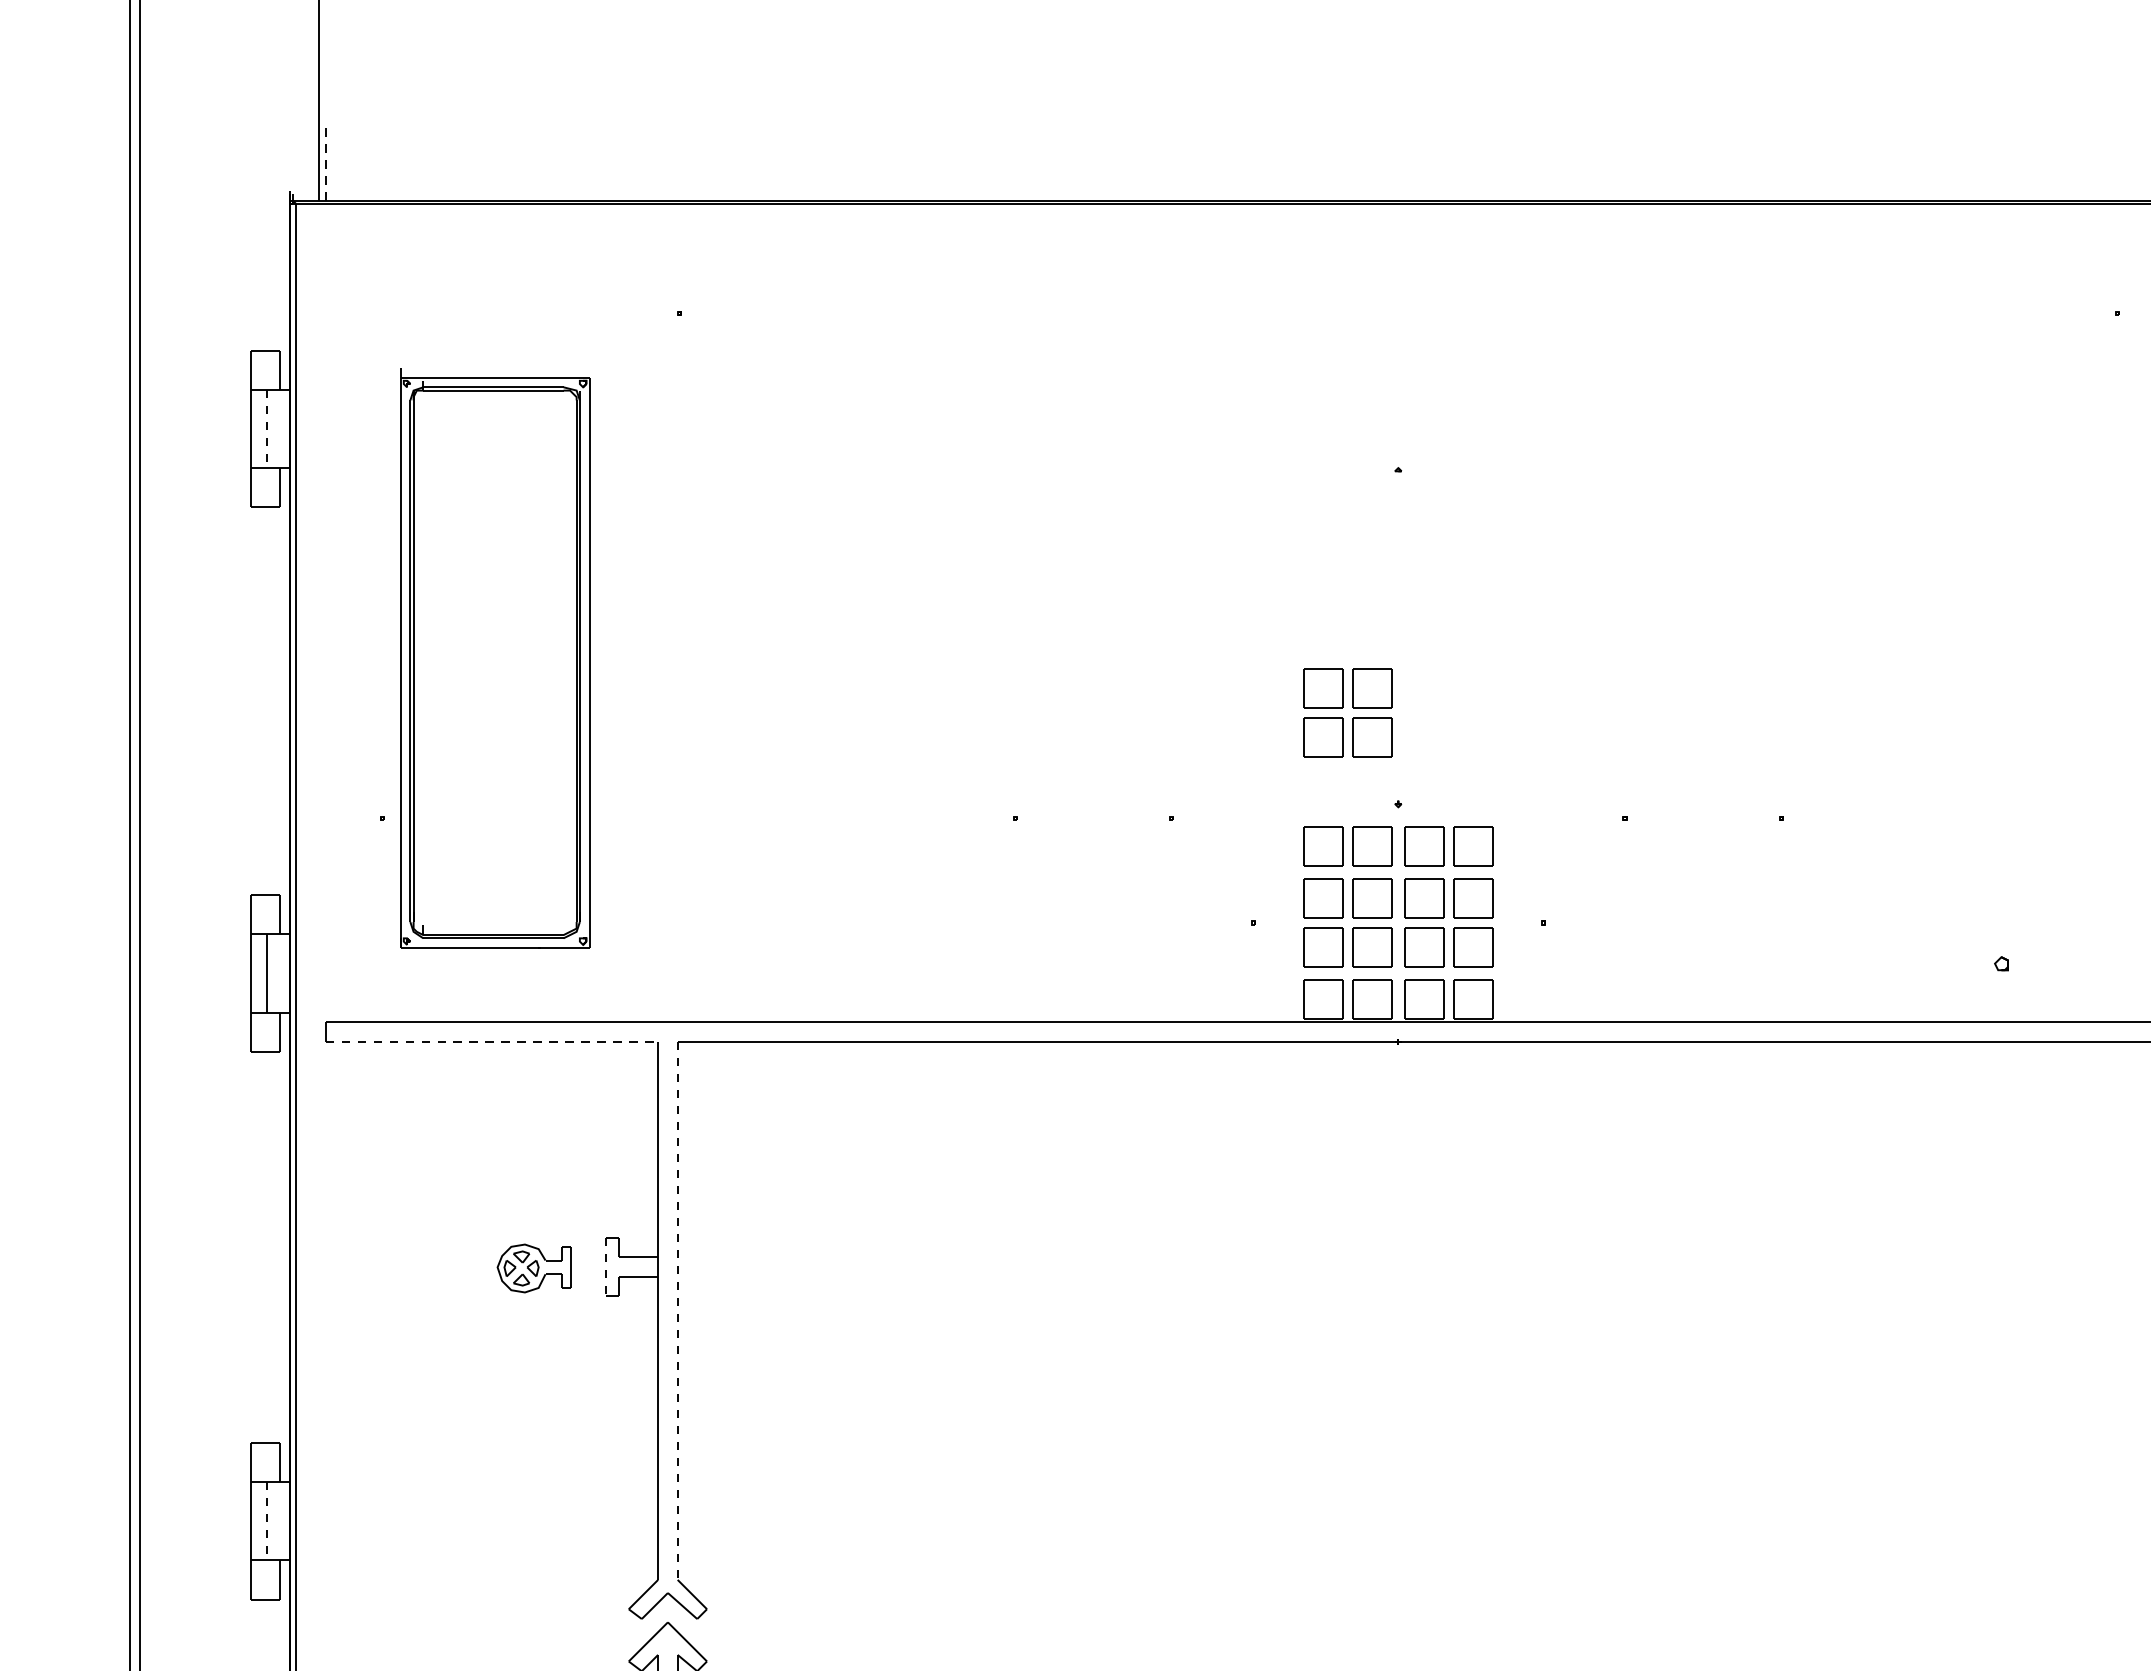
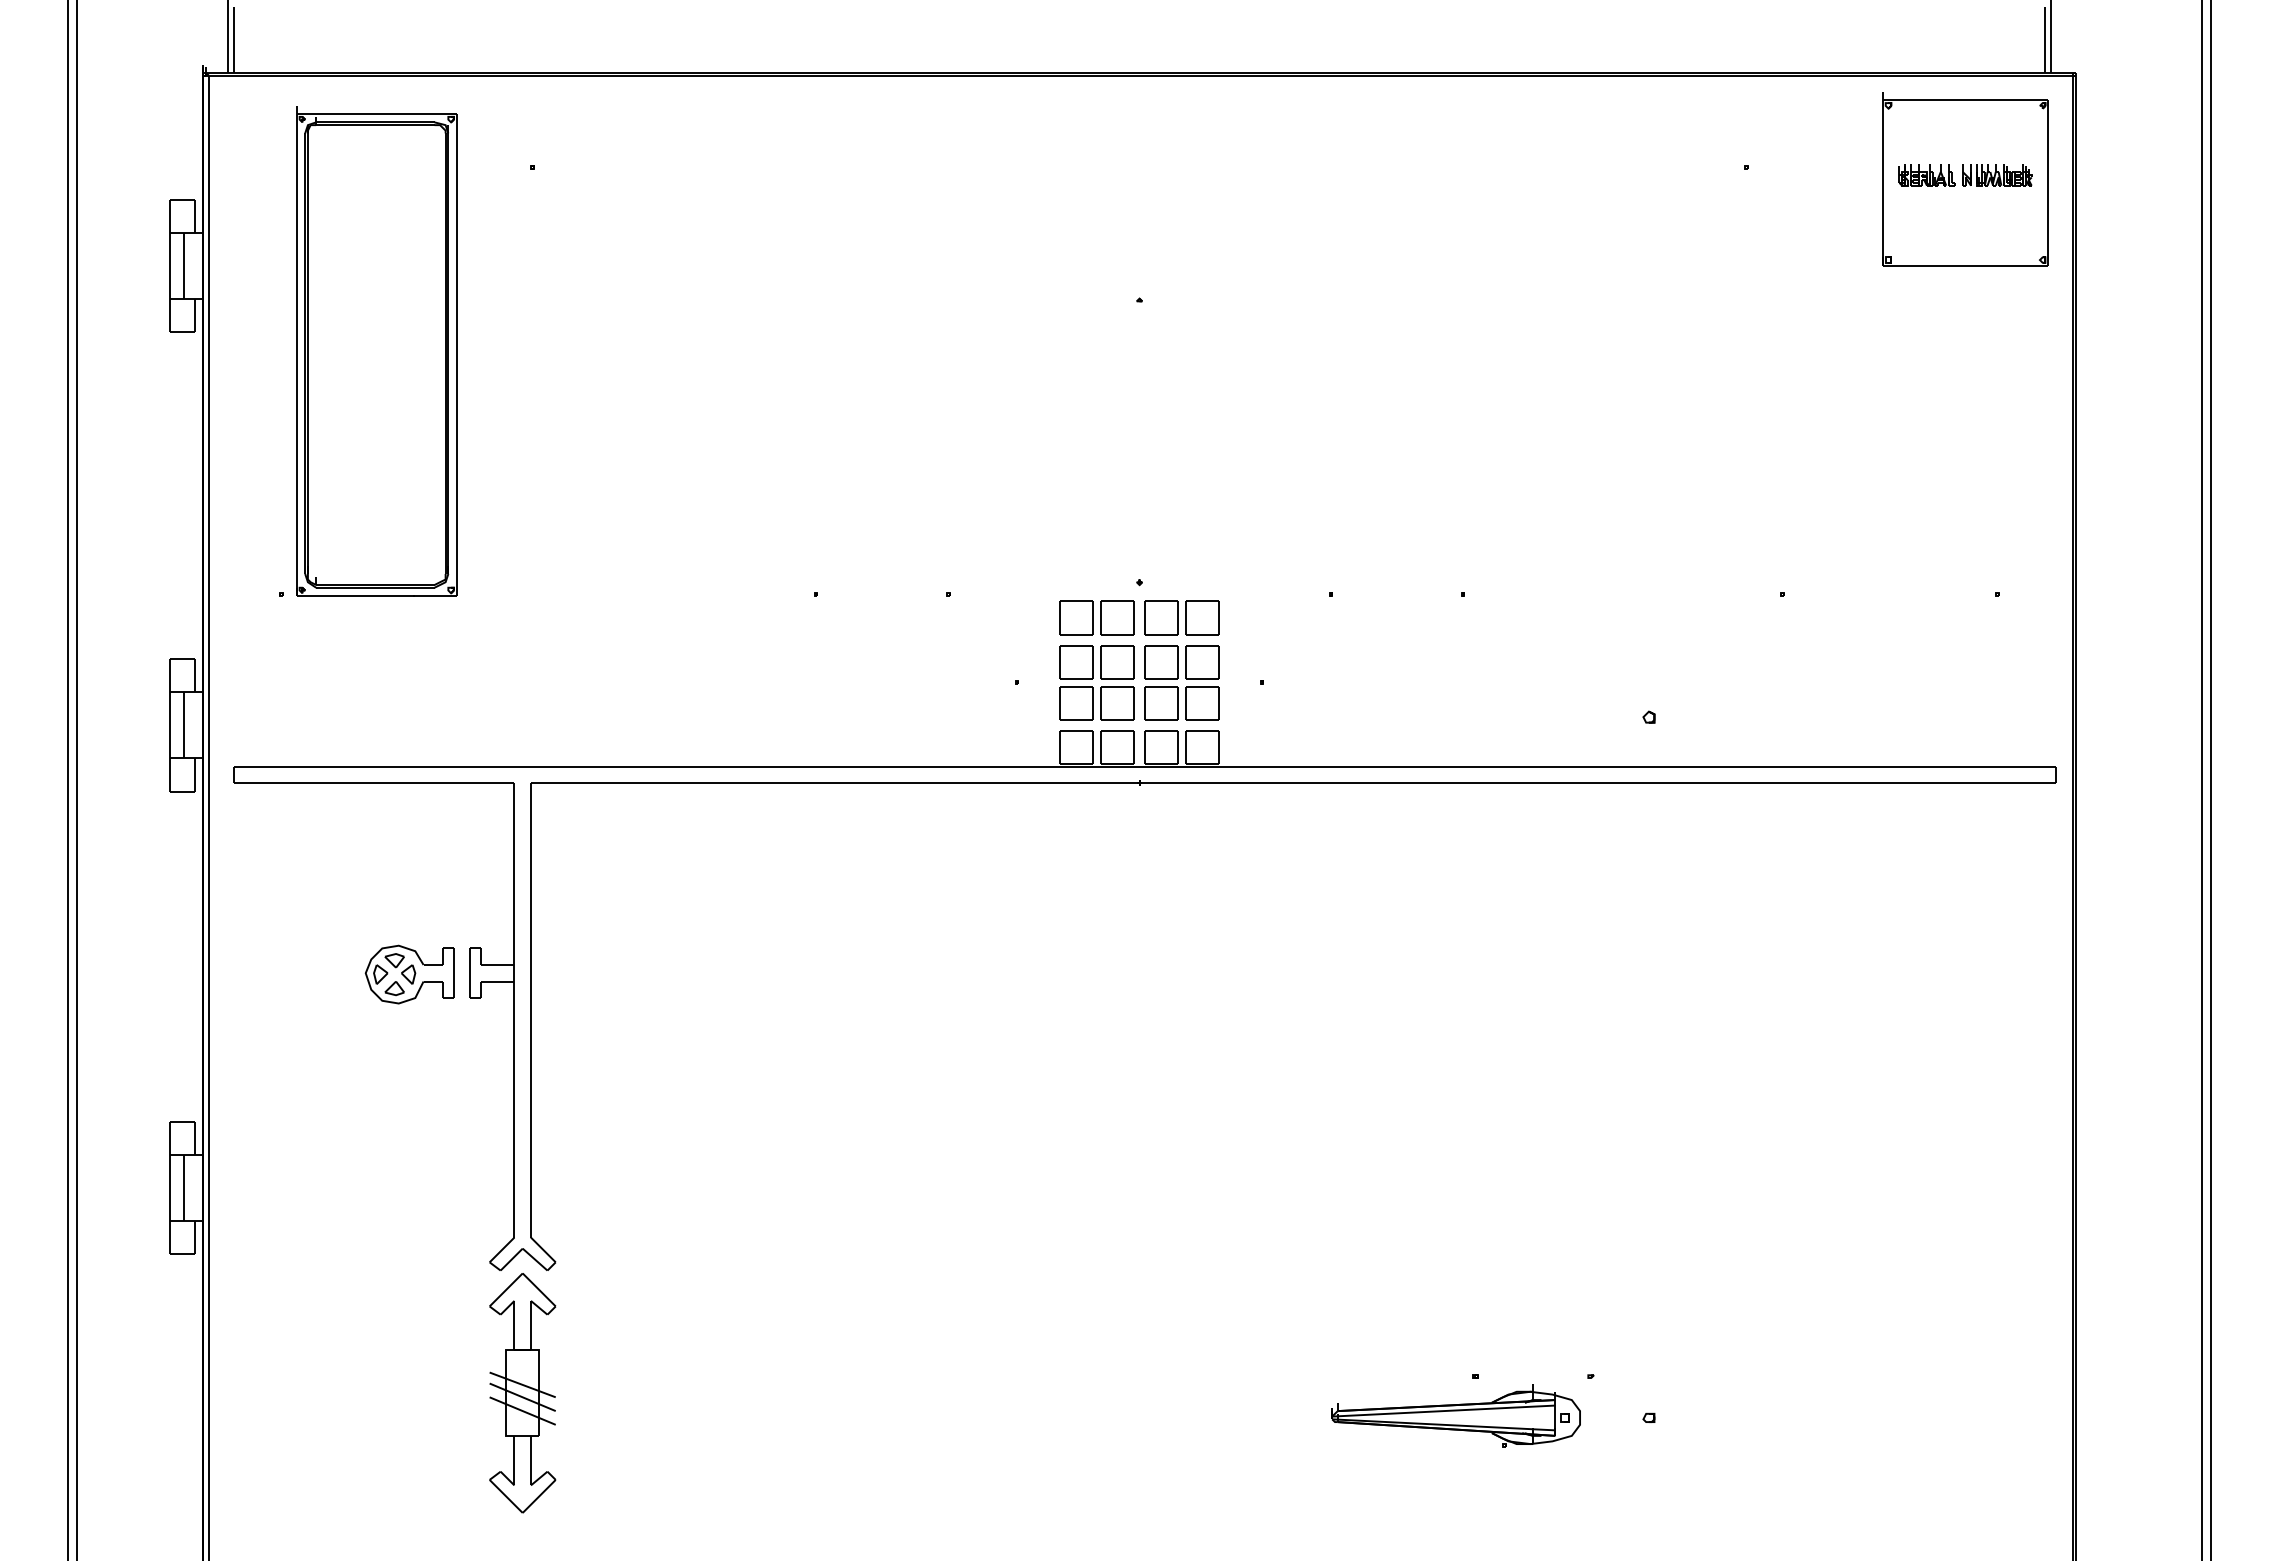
line: (325, 161) -> (233, 39), dashed -> solid
line: (267, 430) -> (184, 266), dashed -> solid
part: (494, 658) -> (376, 351), moved
part: (1347, 713) -> (1096, 505), removed
line: (492, 1042) -> (374, 783), dashed -> solid
line: (606, 1267) -> (470, 973), dashed -> solid
part: (533, 1268) -> (409, 974), size x1.43
line: (677, 1311) -> (530, 1010), dashed -> solid
line: (267, 1521) -> (184, 1188), dashed -> solid

